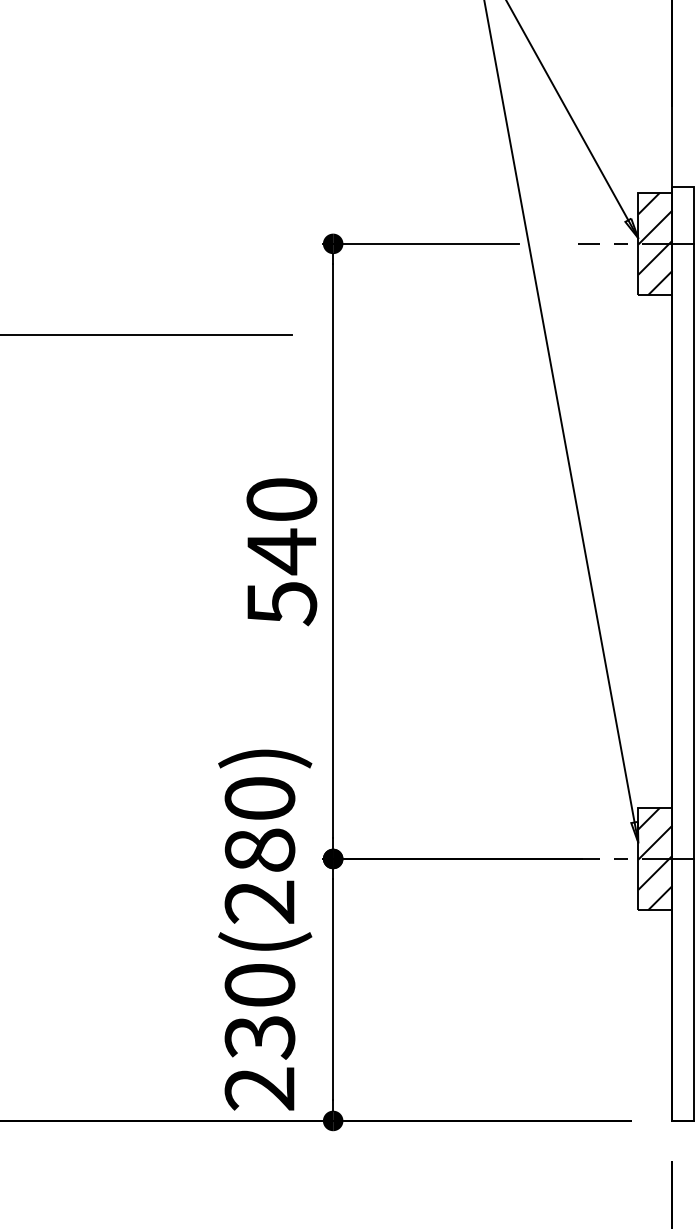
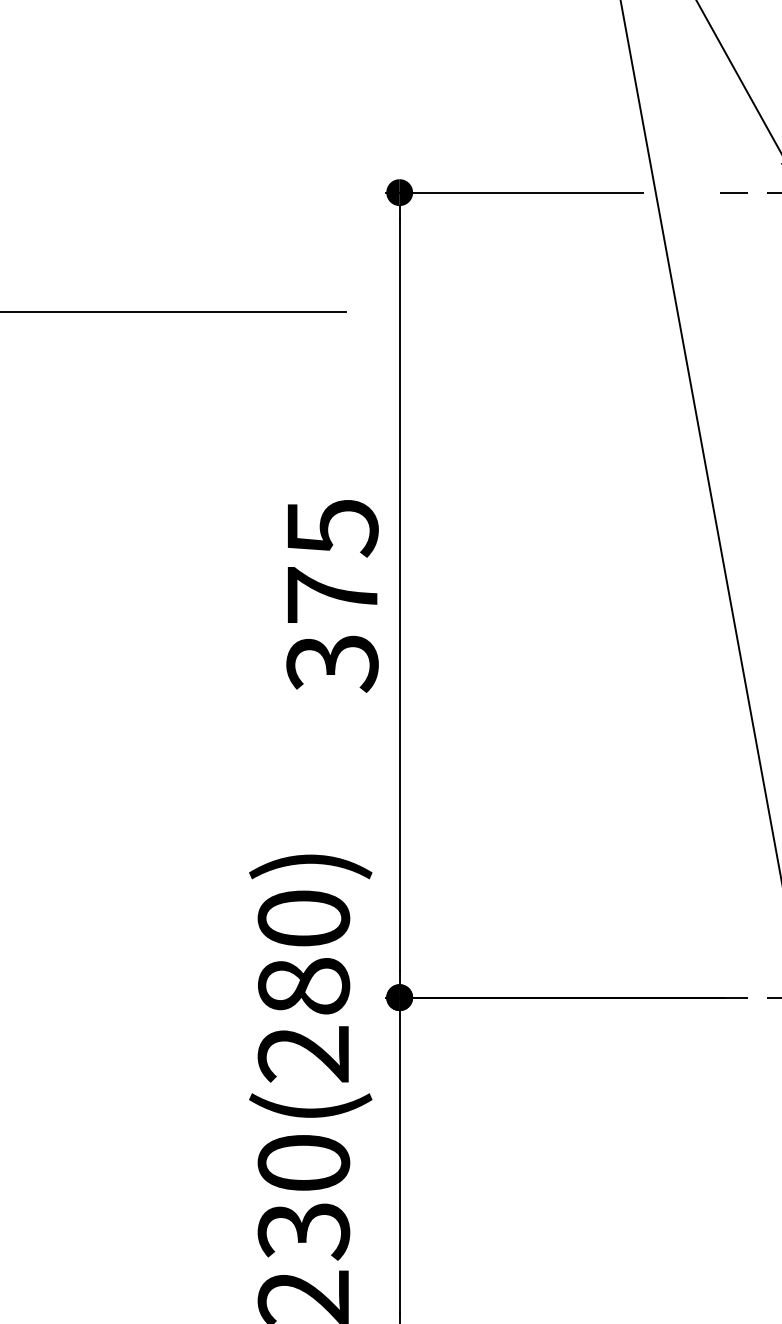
text: (281, 552) -> (332, 596), 540 -> 375

